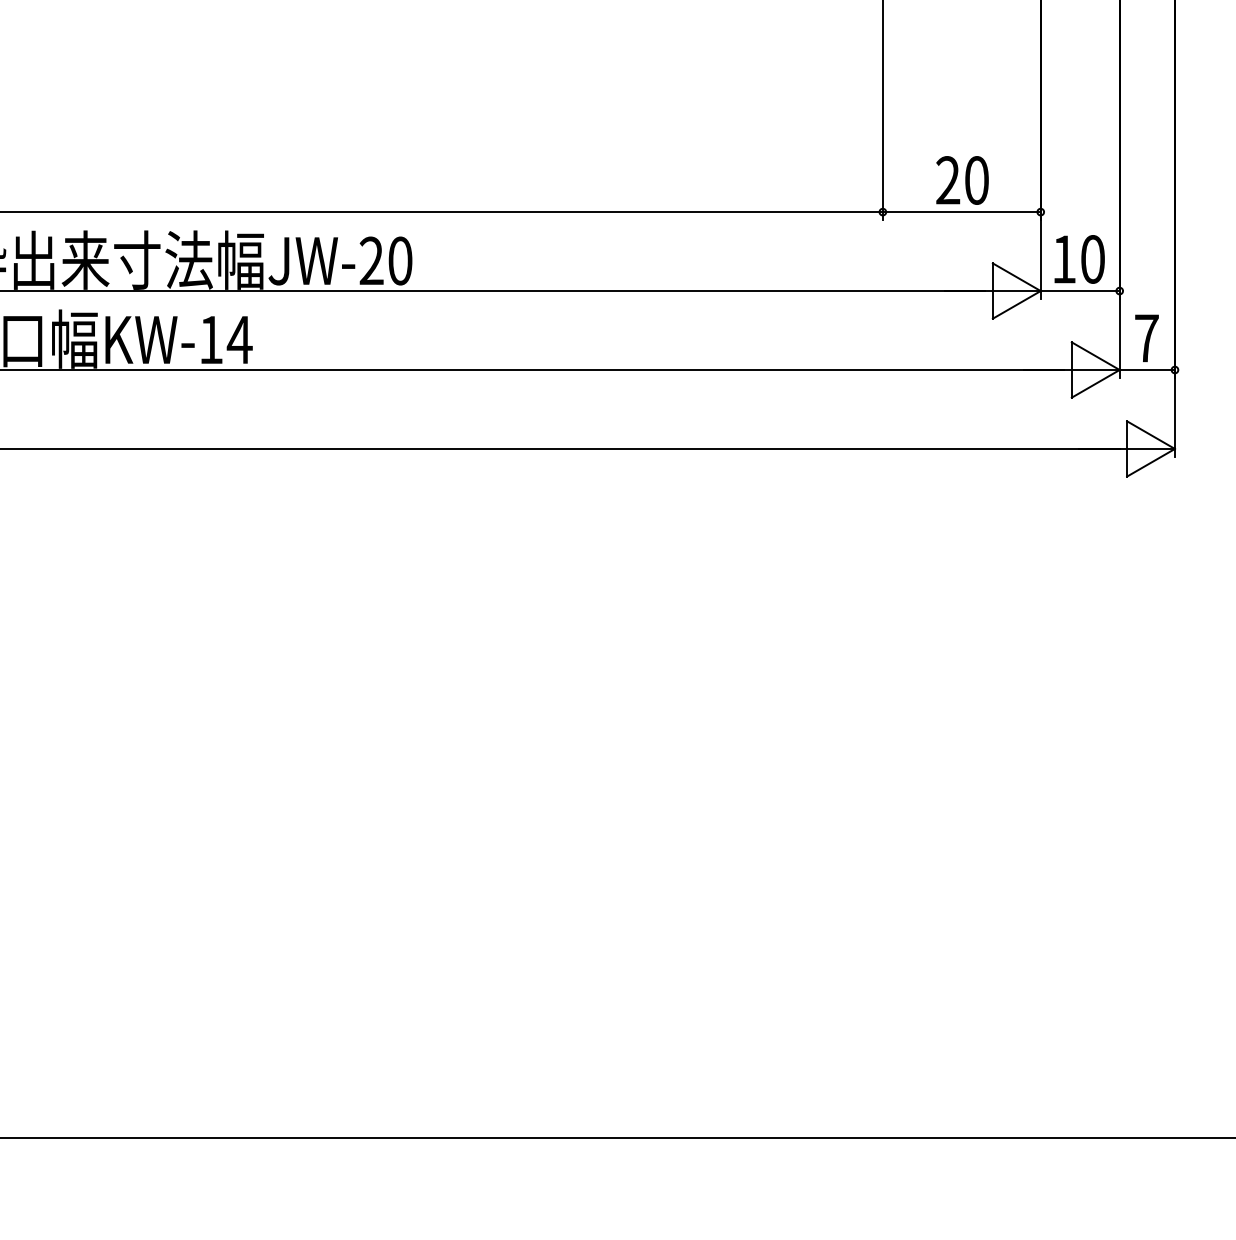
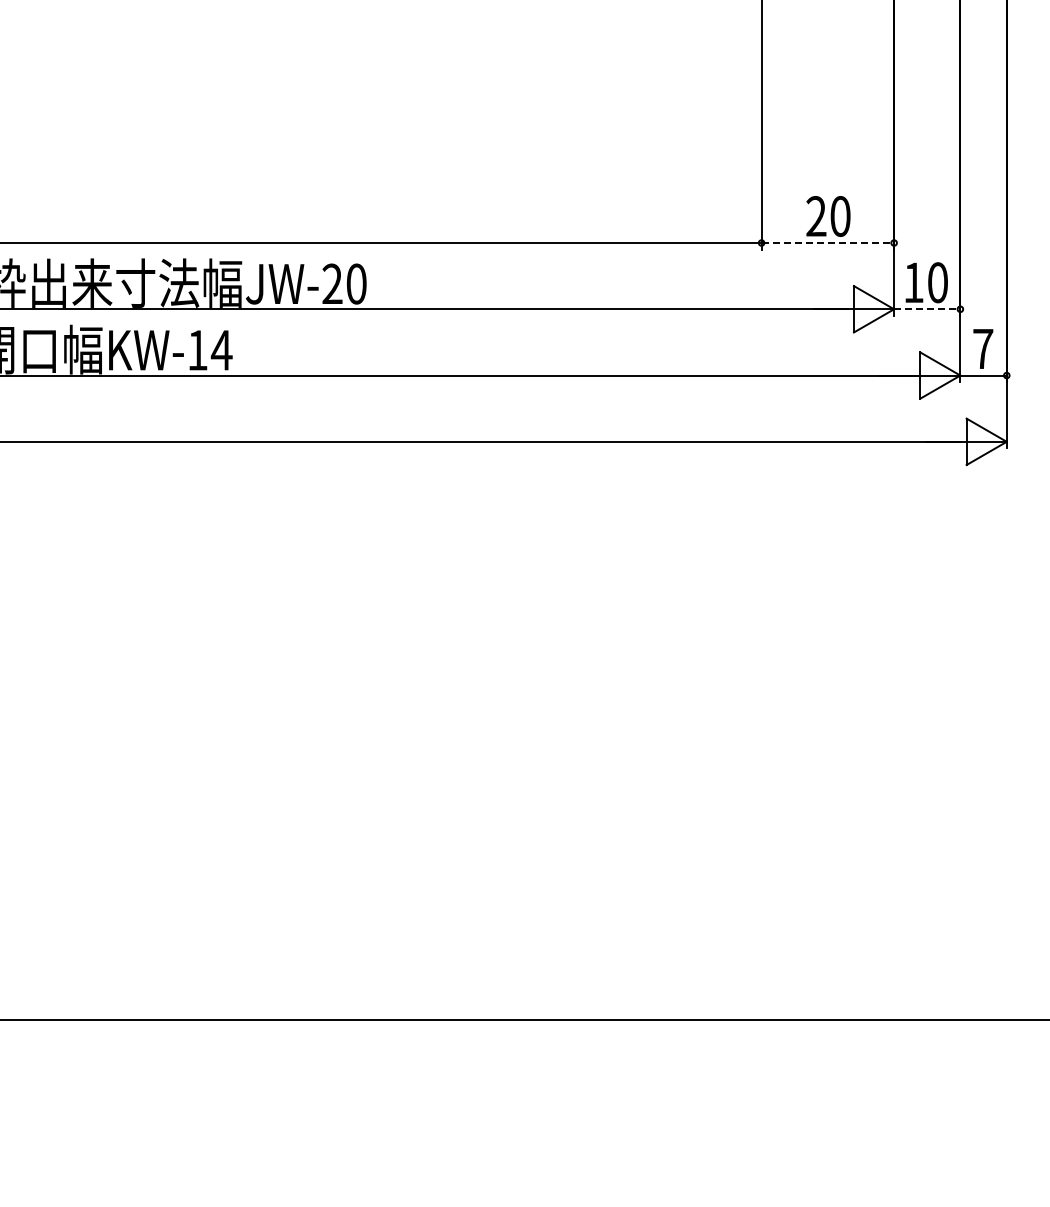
line: (962, 212) -> (828, 243), solid -> dashed
line: (1080, 291) -> (927, 309), solid -> dashed

